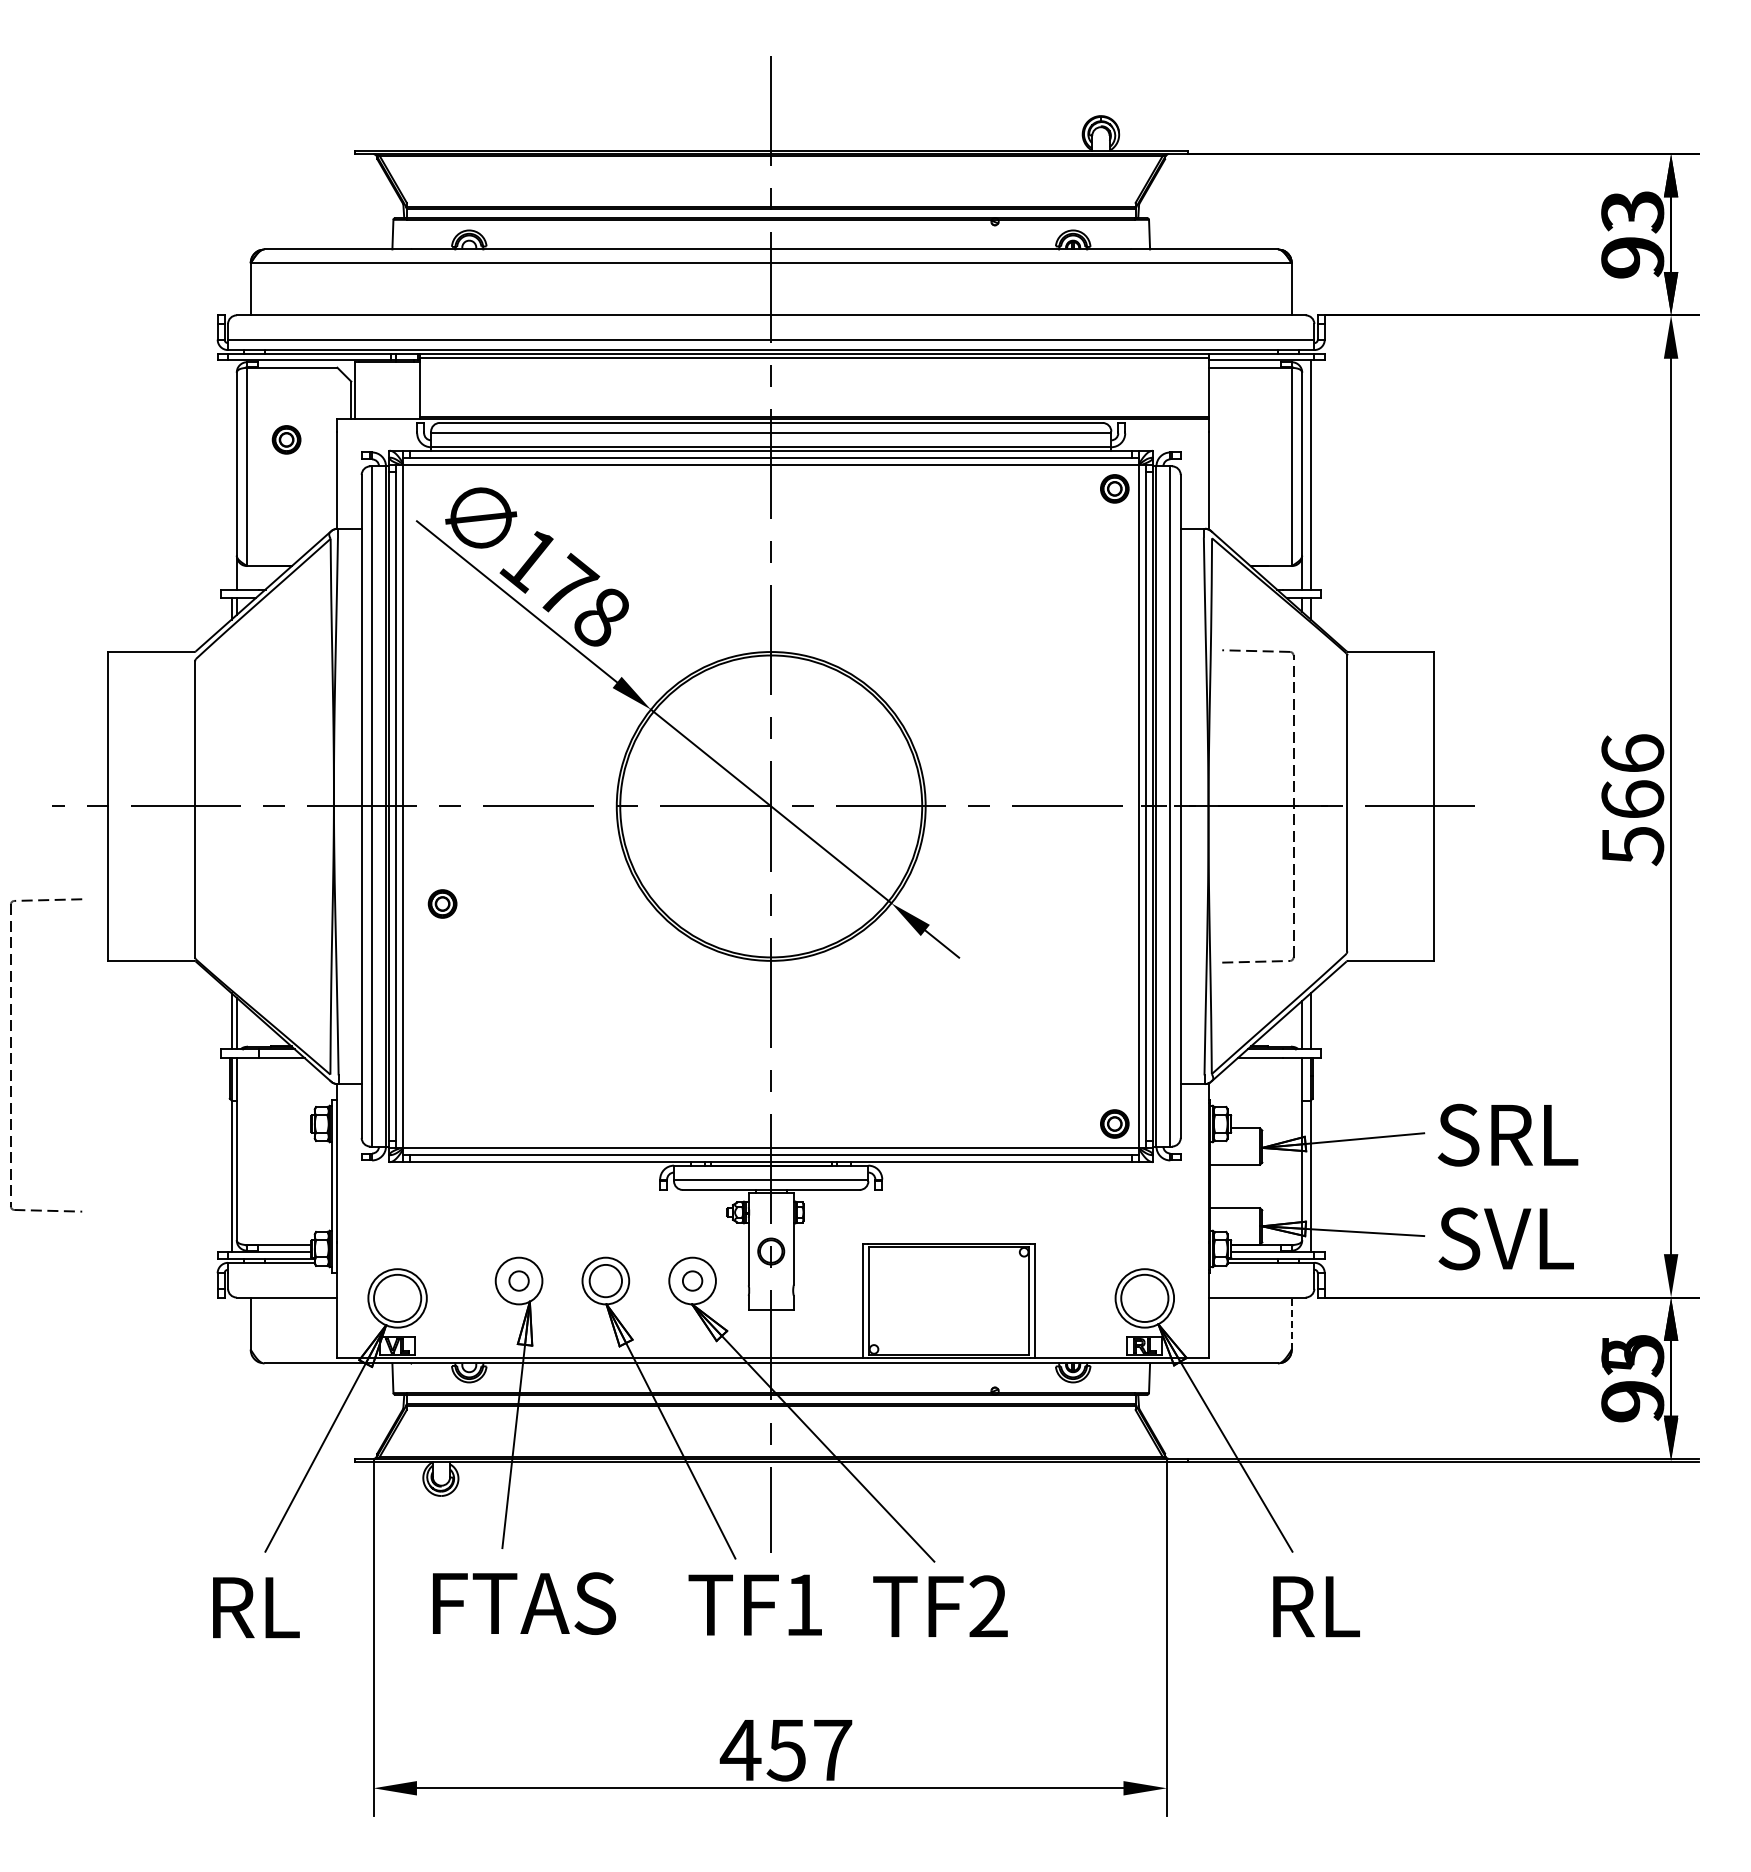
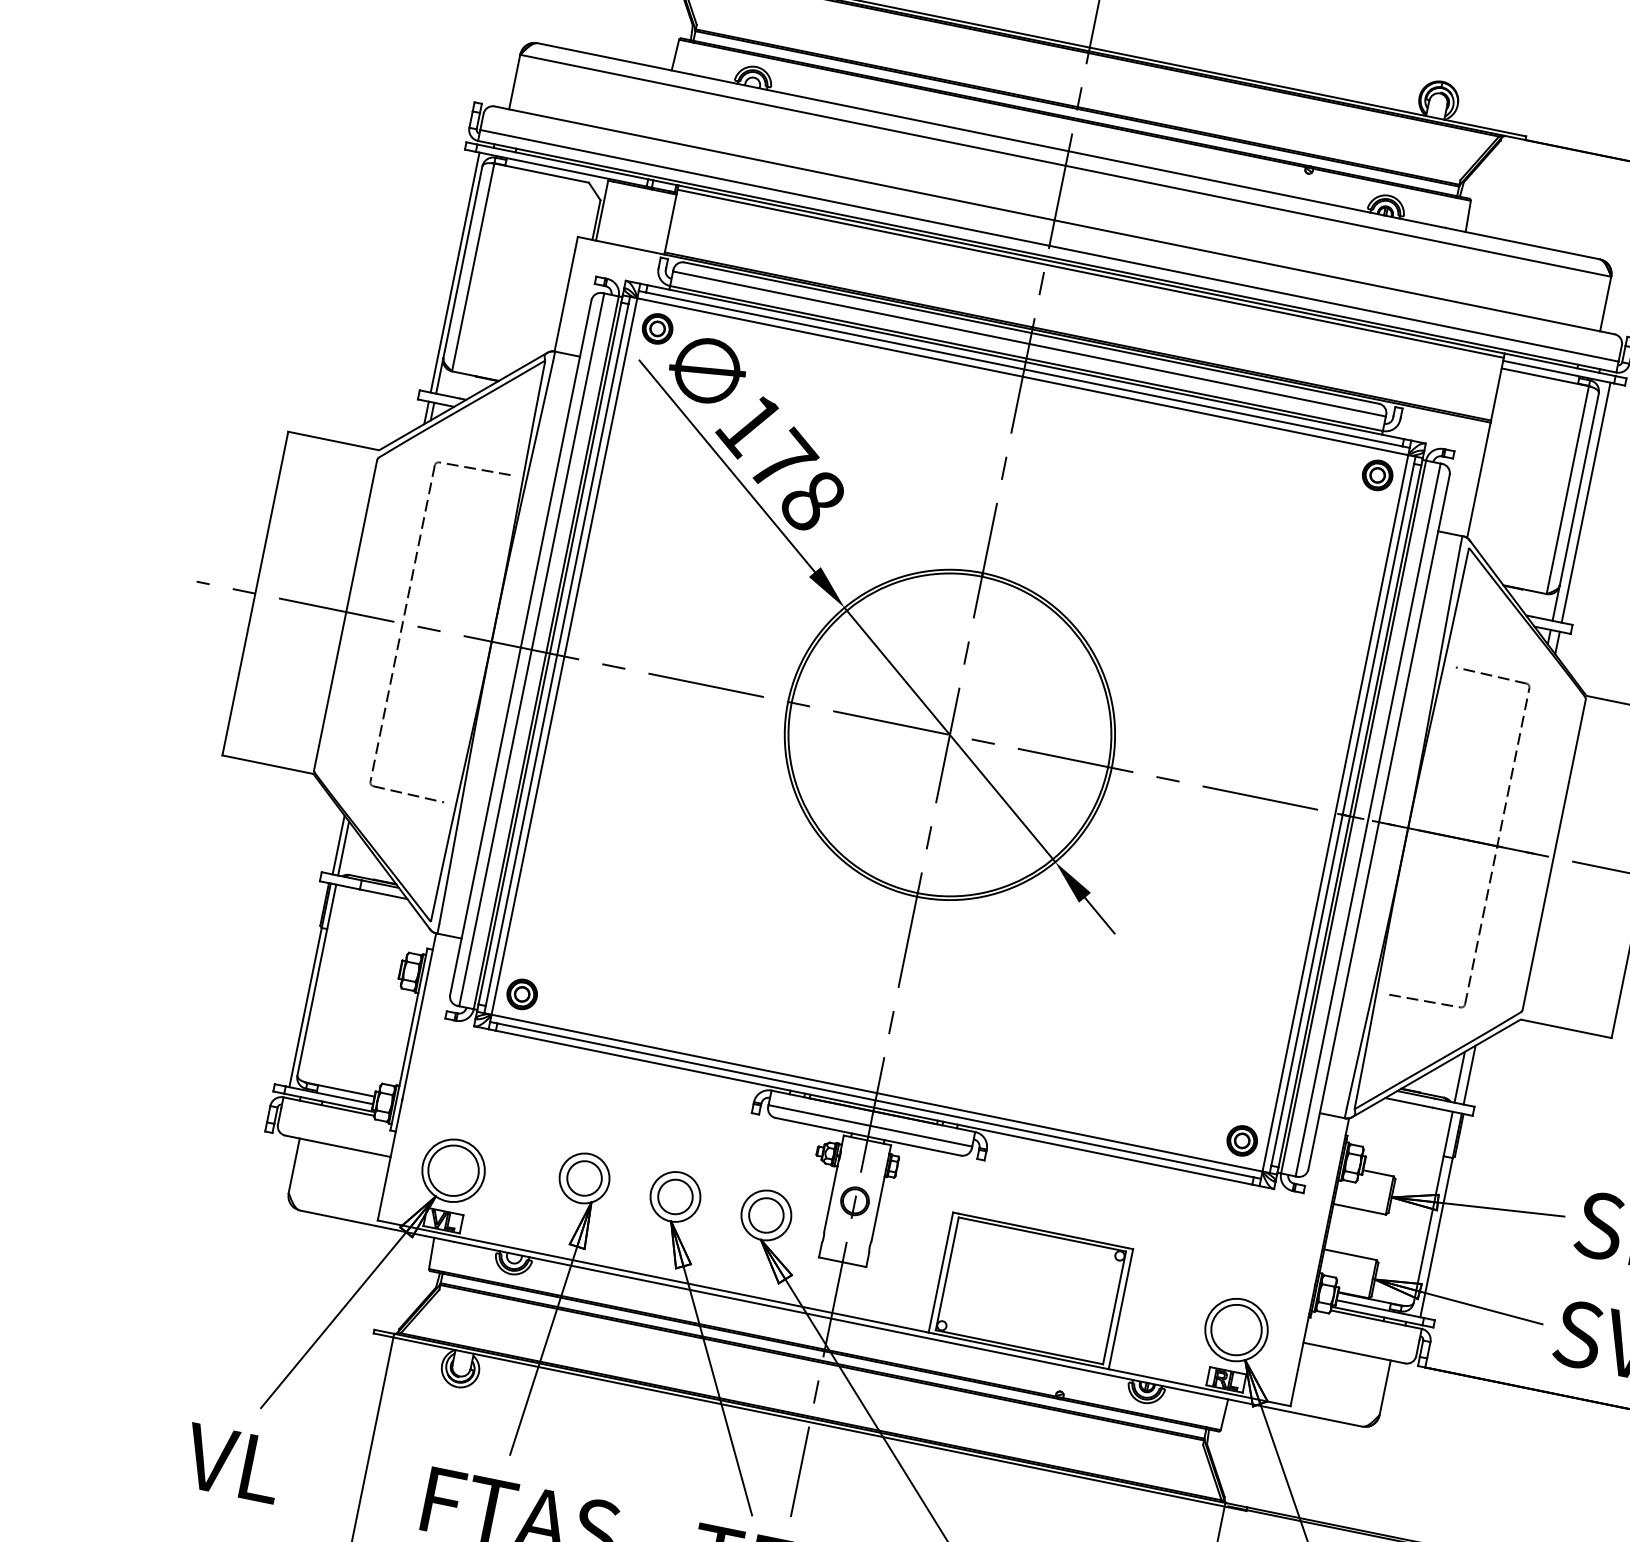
part: (286, 439) -> (657, 328), moved
line: (231, 474) -> (455, 272), added
part: (442, 903) -> (522, 993), moved
part: (11, 1055) -> (403, 623), moved
circle: (518, 1280) -> (584, 1177), size x1.67
circle: (692, 1280) -> (766, 1214), size x1.67
line: (1291, 1323) -> (1384, 1387), dashed -> solid
text: (252, 1607) -> (235, 1463), RL -> VL

